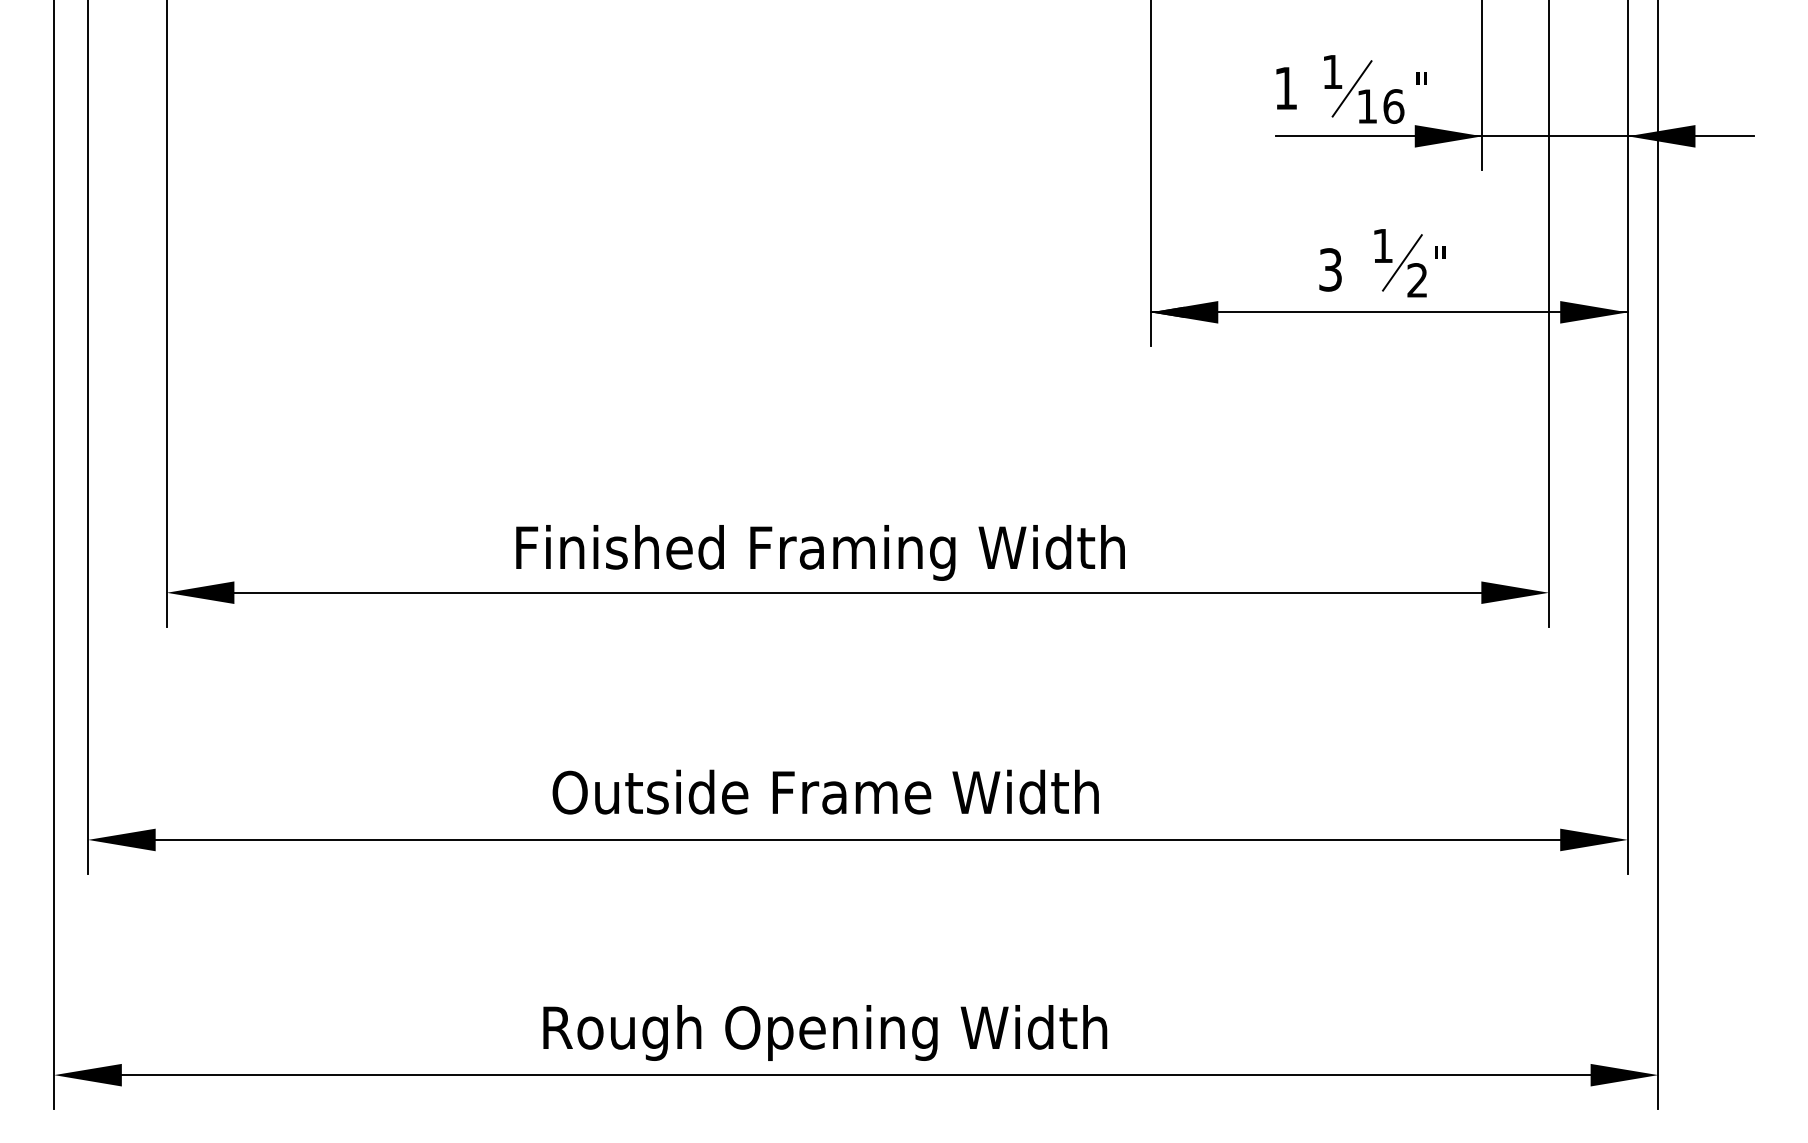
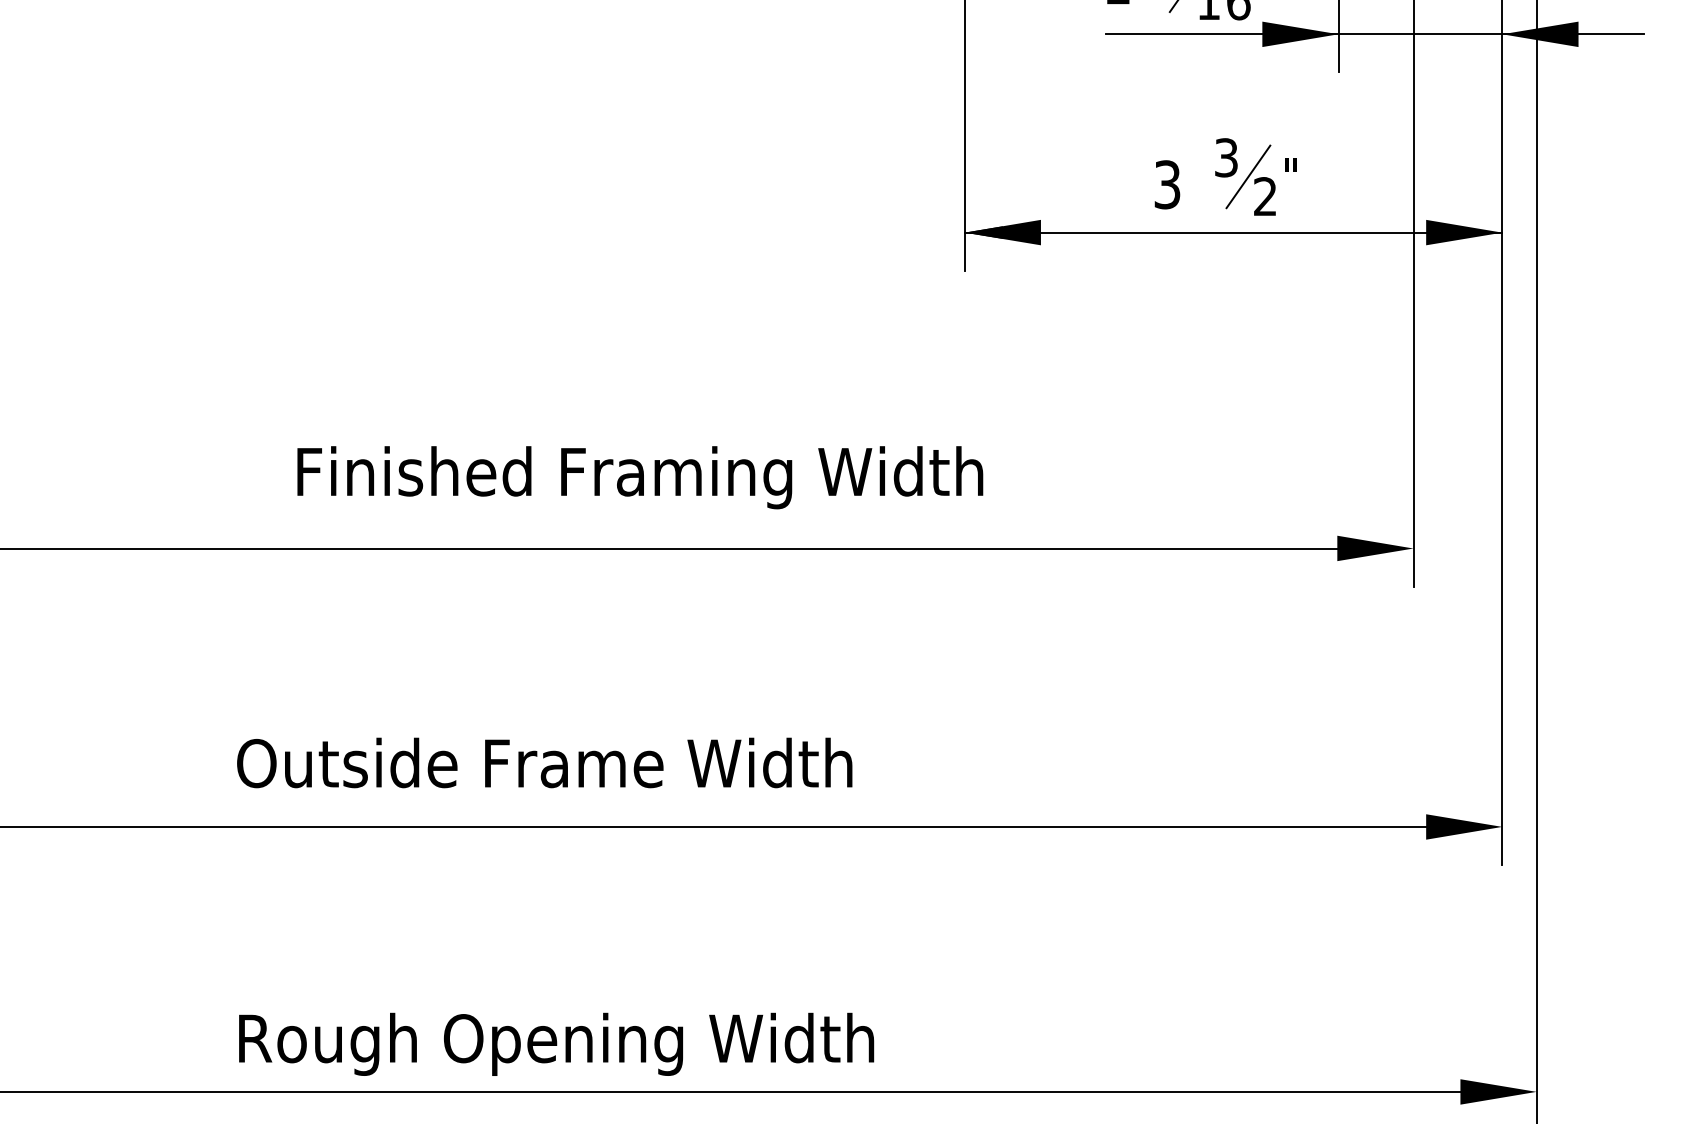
text: (1382, 245) -> (1225, 157), 1 -> 3
text: (820, 552) -> (640, 477), moved
text: (825, 791) -> (544, 762), moved
text: (825, 1032) -> (556, 1043), moved

